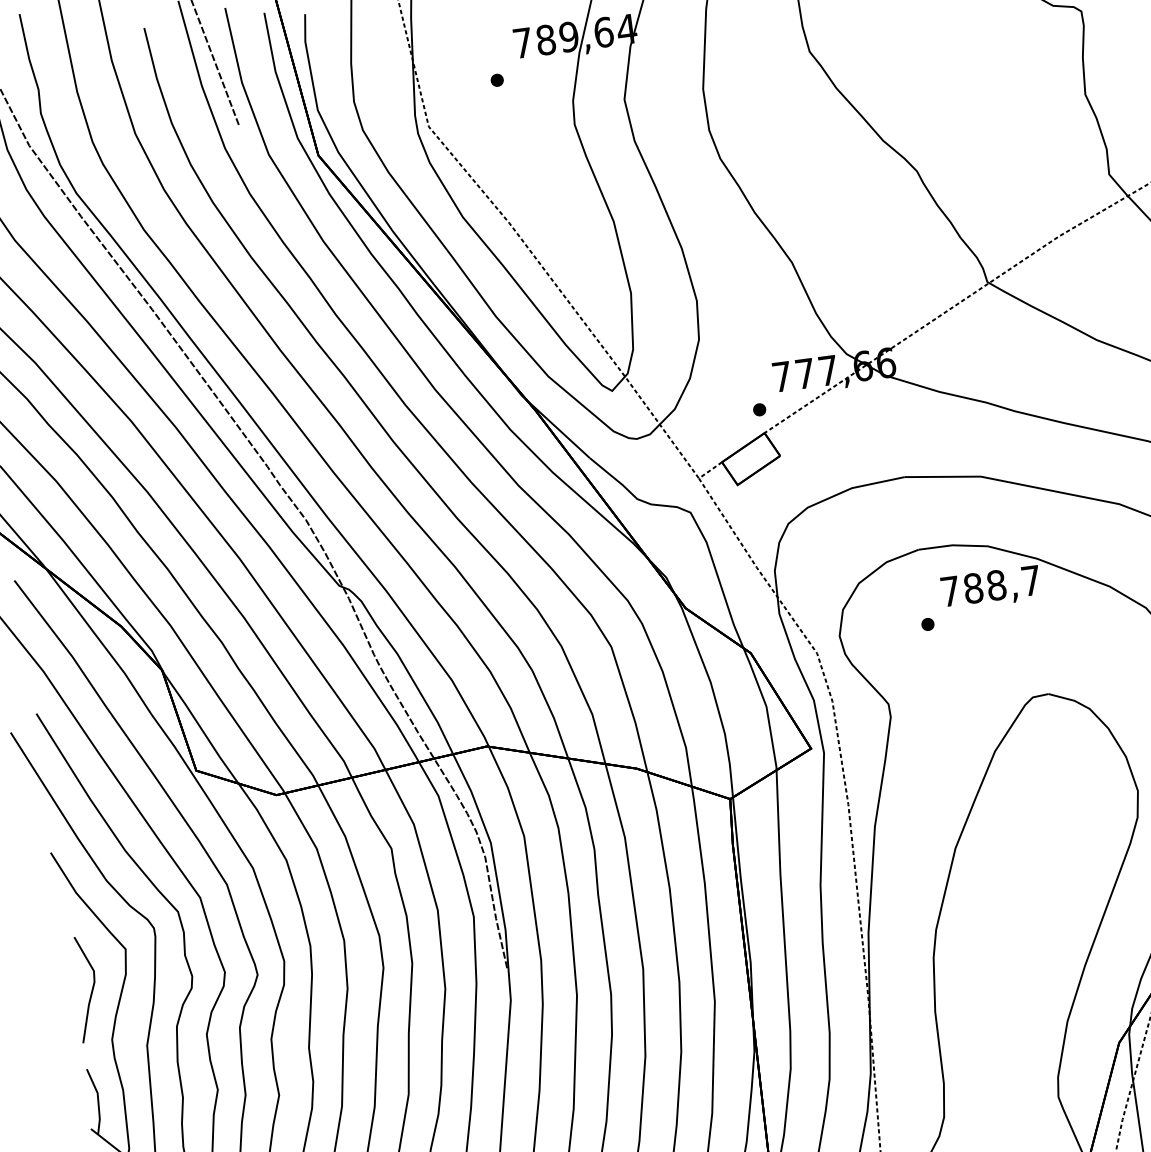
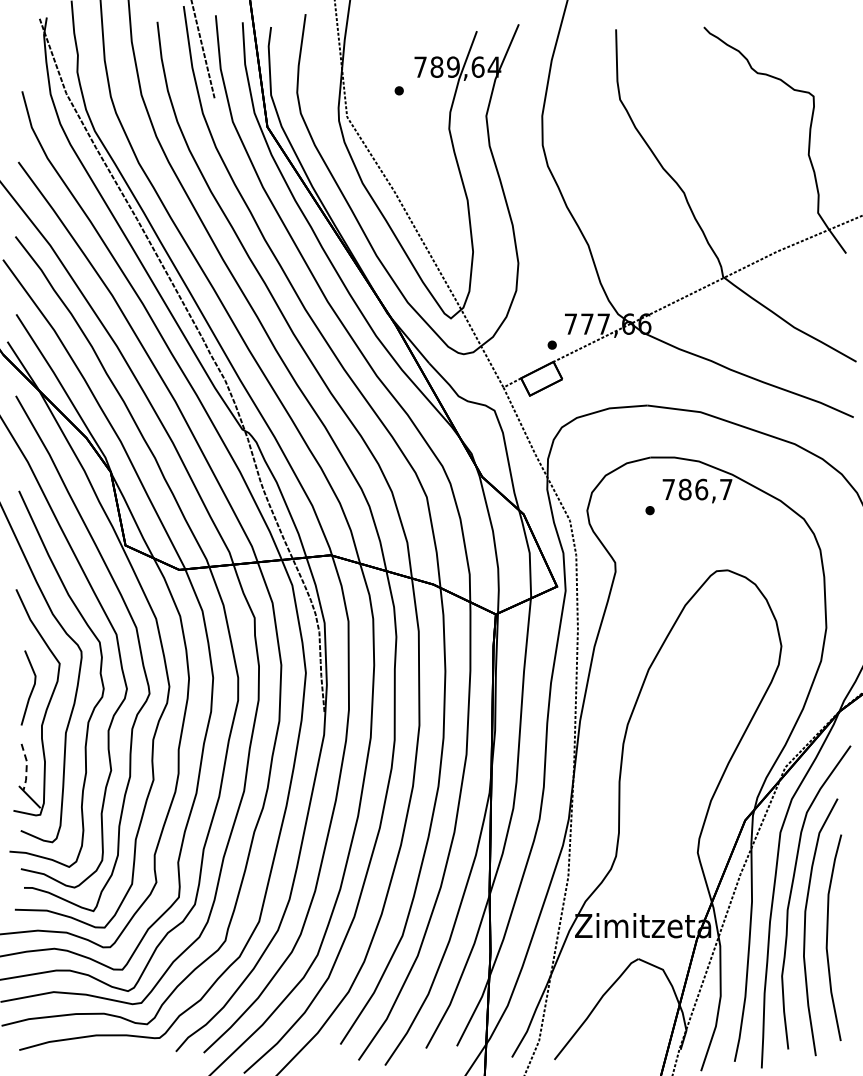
text: (996, 585) -> (701, 489), 788,7 -> 786,7
line: (98, 1101) -> (26, 767), solid -> dashed

